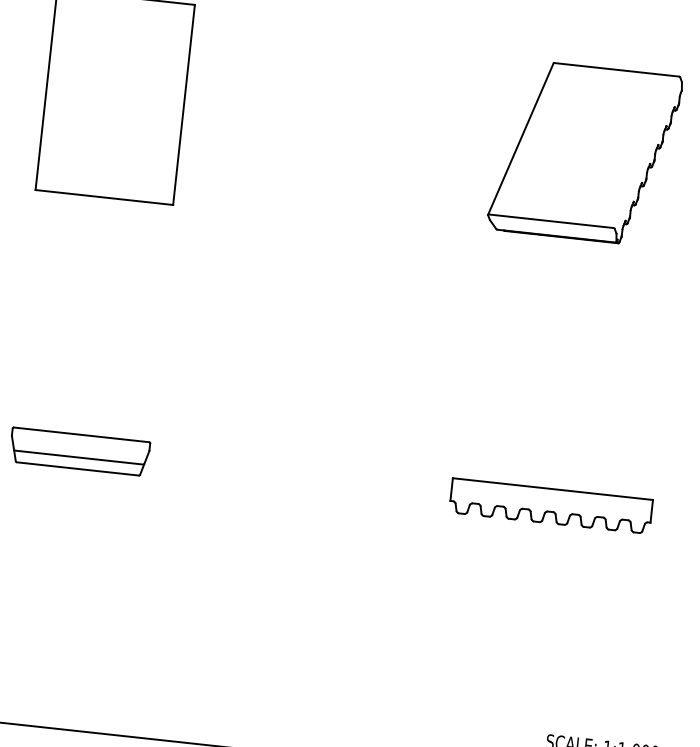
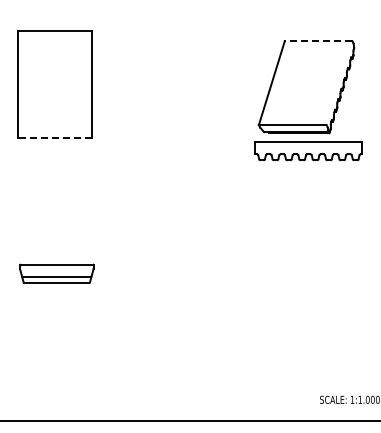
line: (614, 70) -> (317, 41), solid -> dashed
line: (104, 196) -> (55, 137), solid -> dashed
part: (550, 506) -> (308, 151), moved

